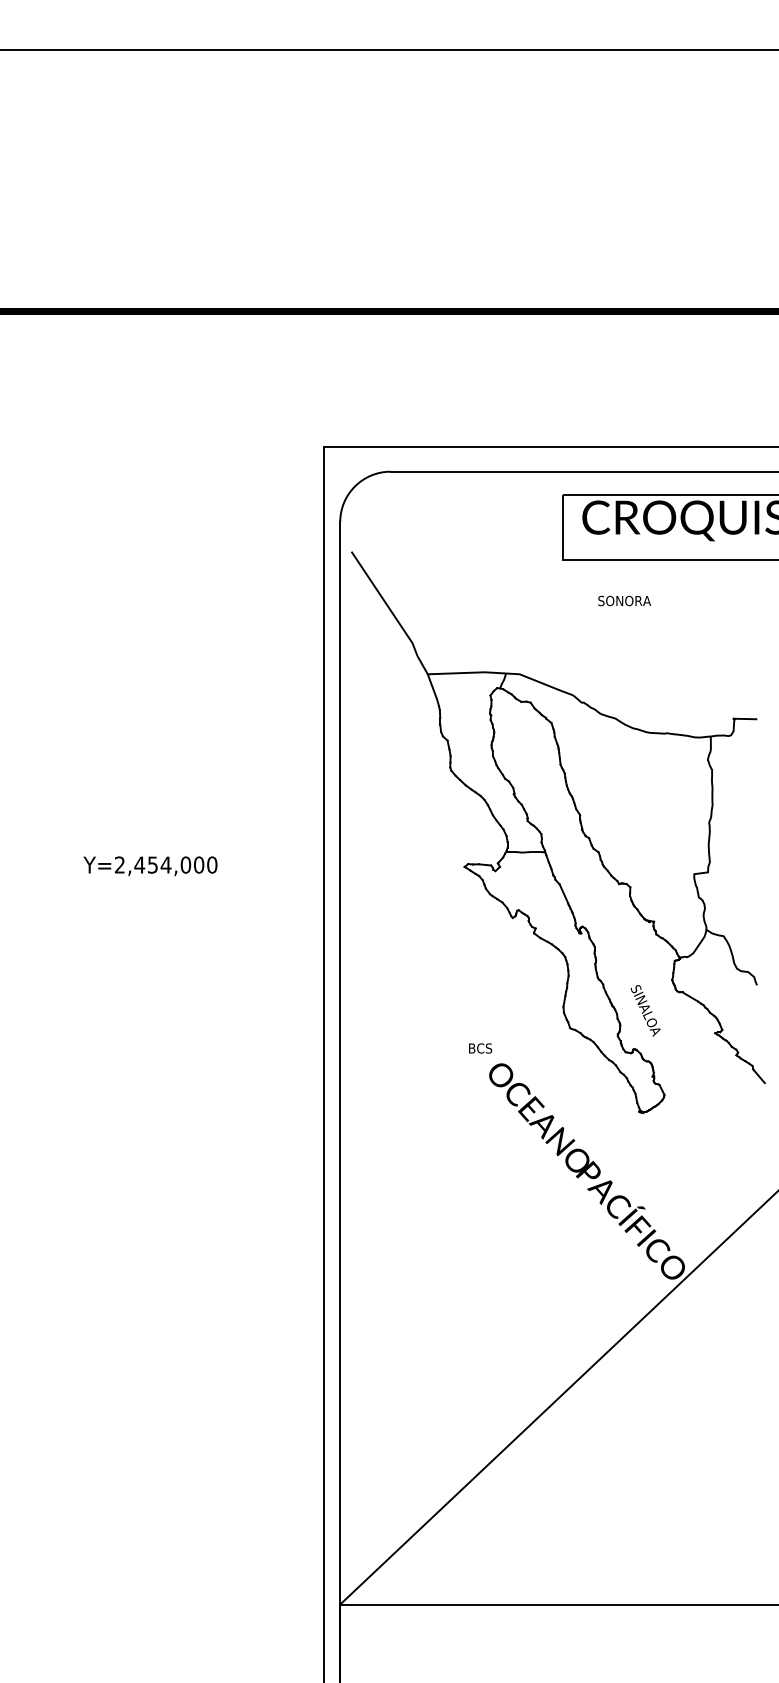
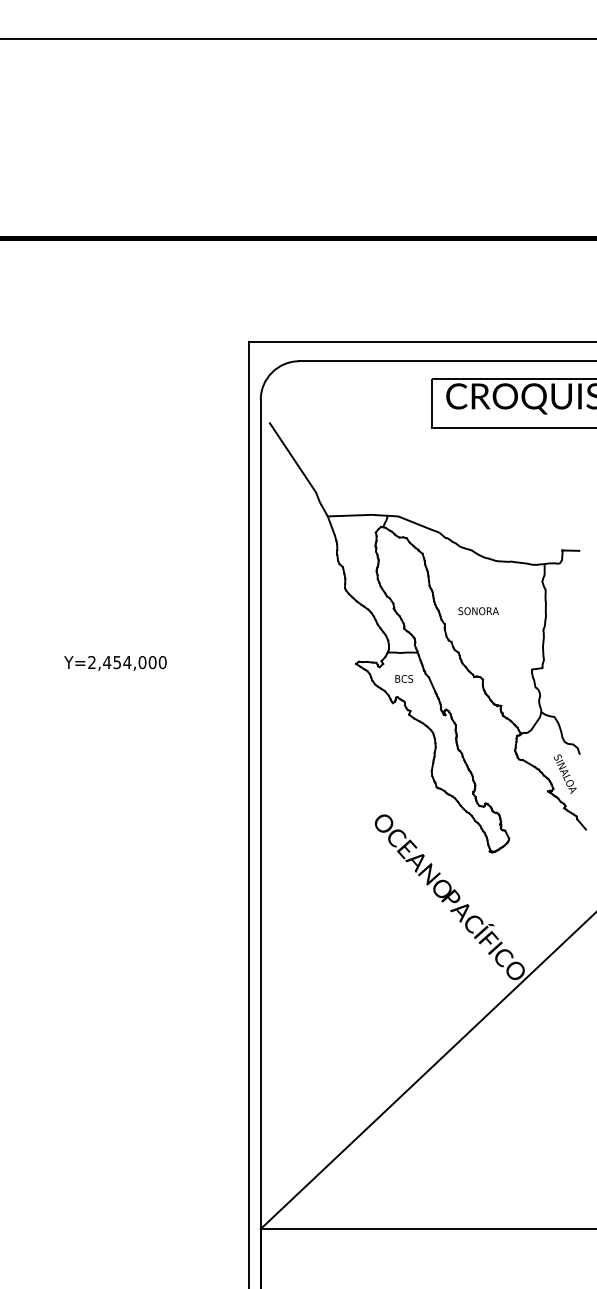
text: (624, 600) -> (478, 610), moved
text: (645, 1010) -> (565, 773), moved
text: (480, 1048) -> (404, 678), moved

